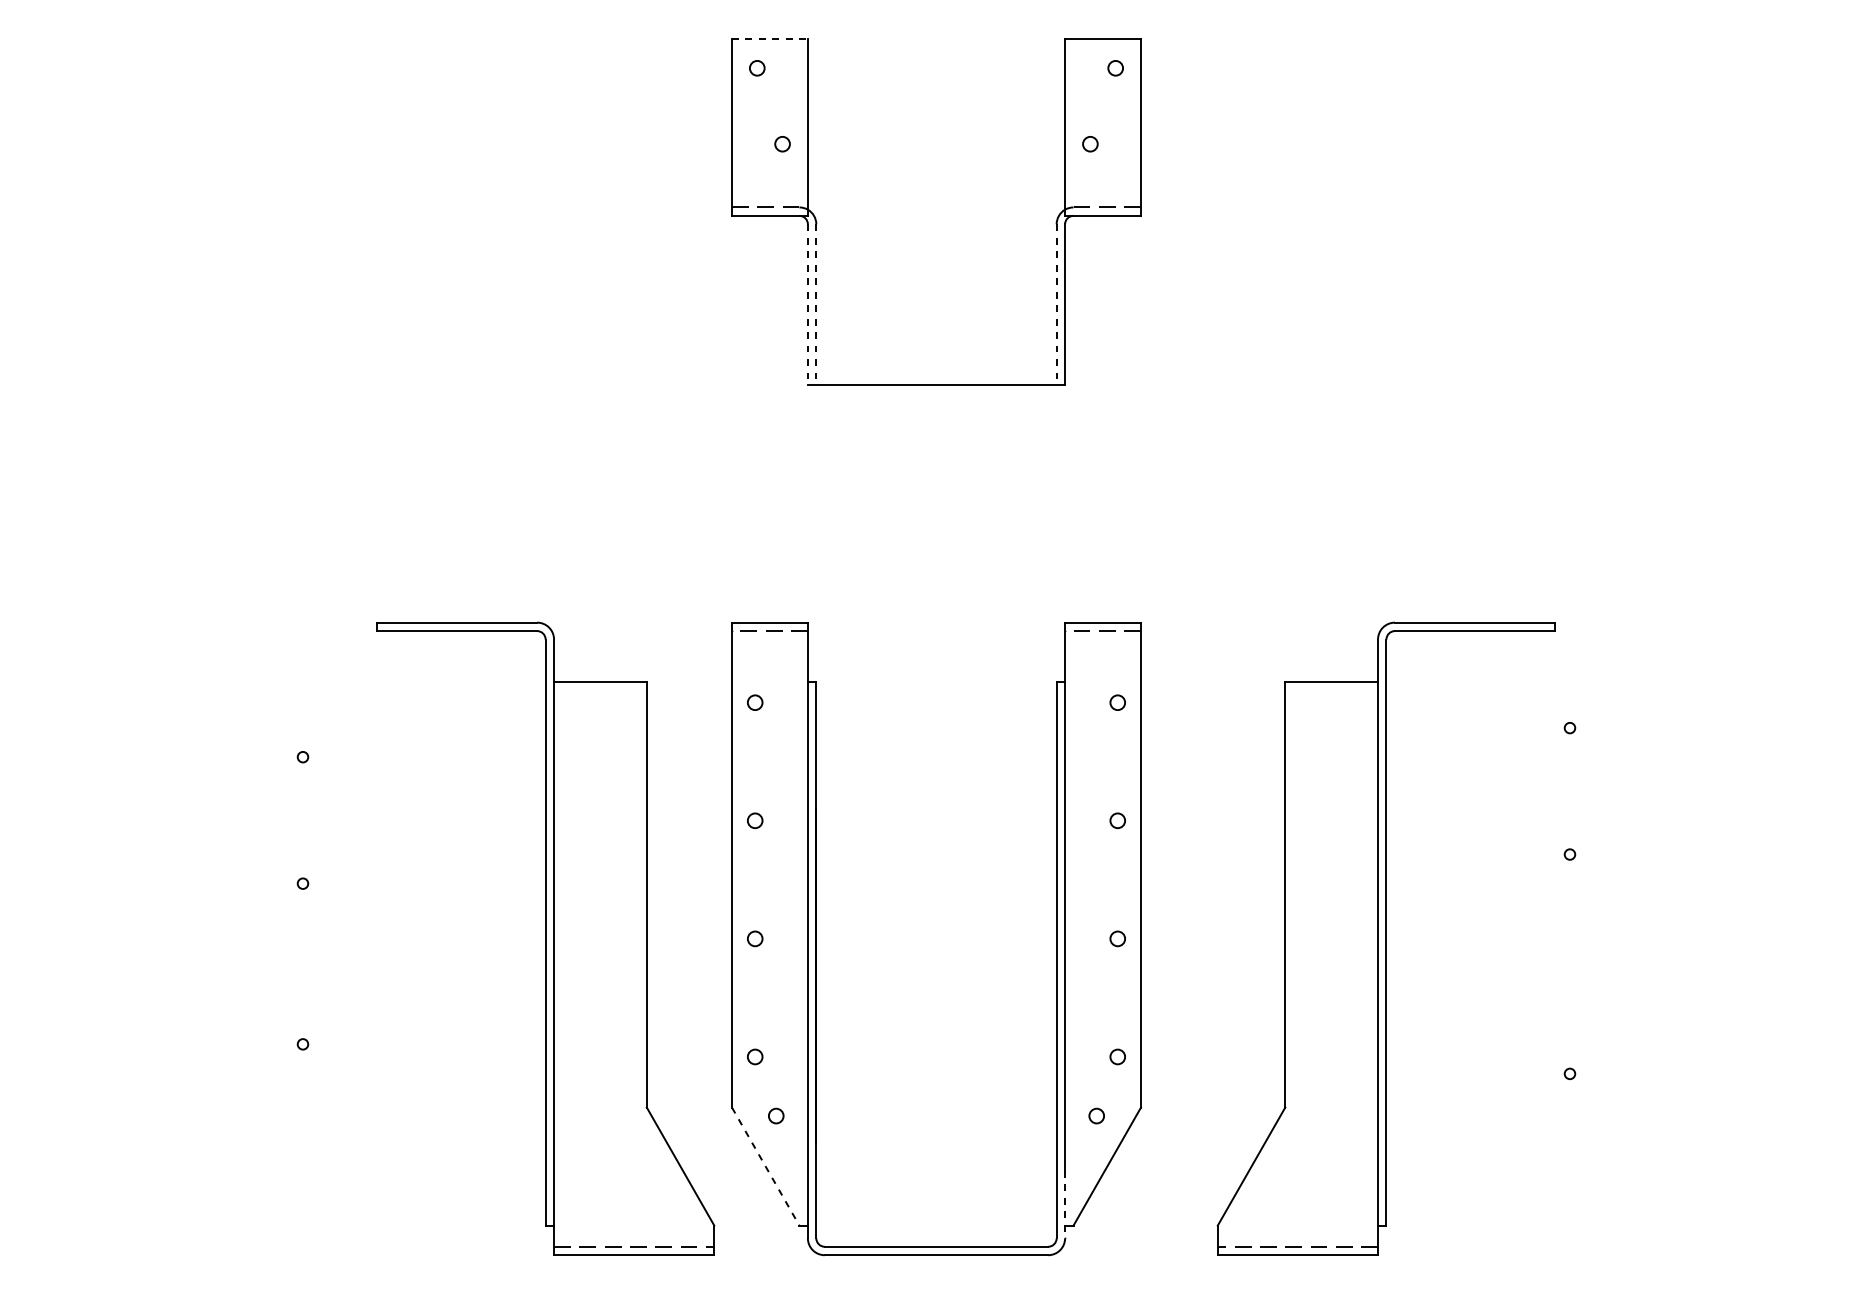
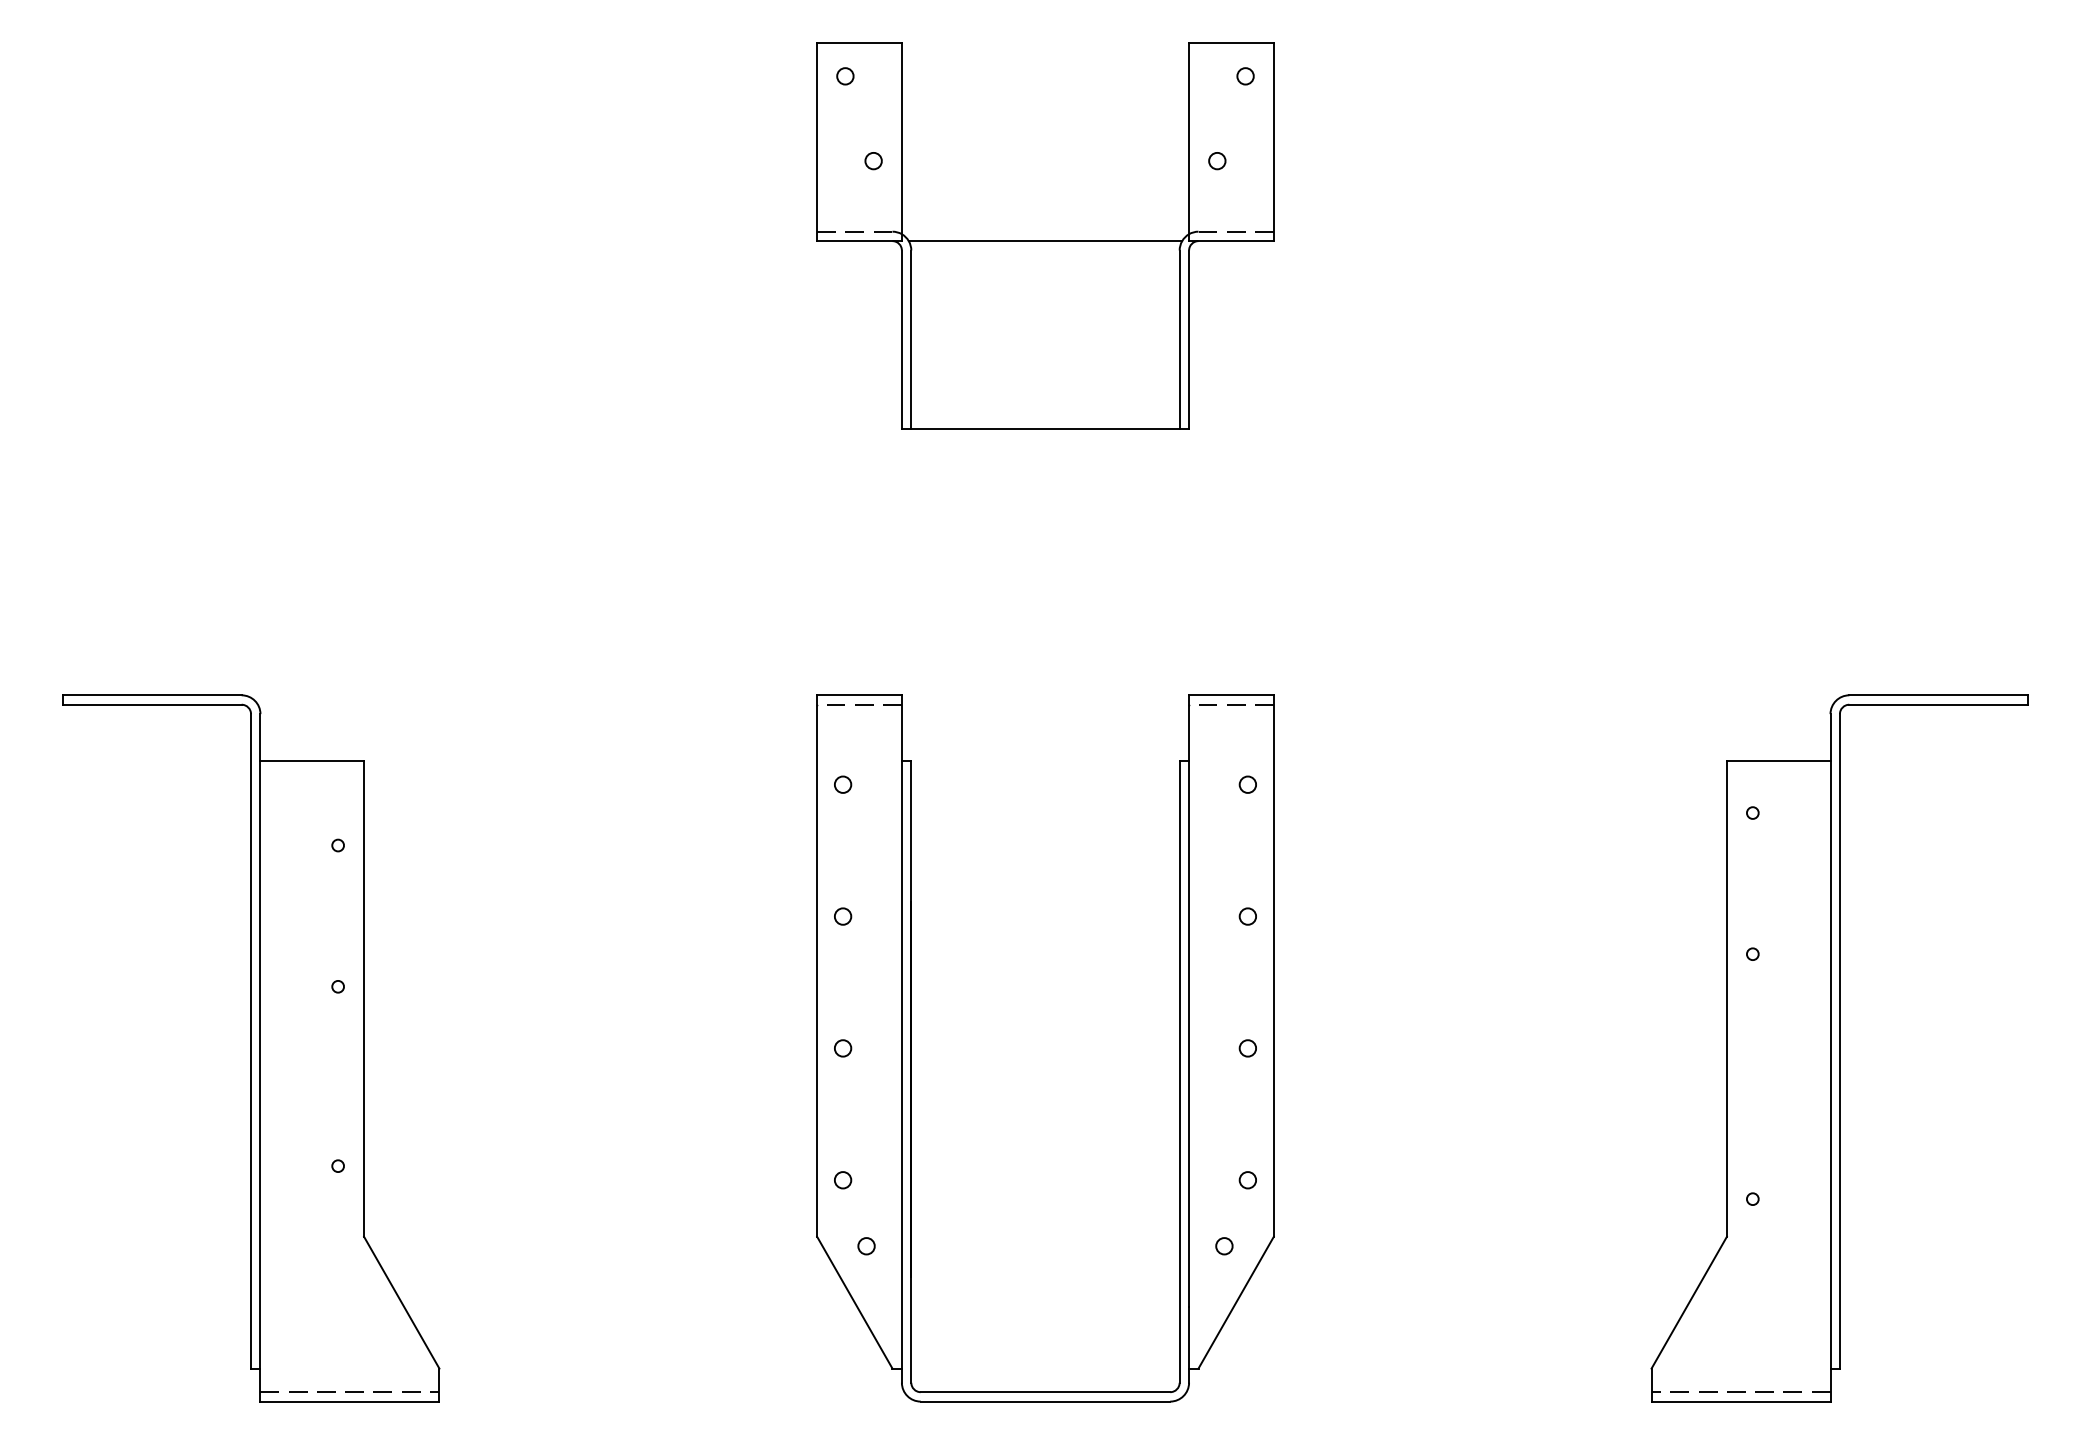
line: (770, 38) -> (860, 43), dashed -> solid
line: (936, 216) -> (1045, 241), added
line: (807, 304) -> (901, 340), dashed -> solid
line: (816, 304) -> (911, 340), dashed -> solid
line: (1056, 304) -> (1179, 340), dashed -> solid
part: (546, 938) -> (251, 1048), moved
part: (1386, 938) -> (1839, 1048), moved
line: (765, 1166) -> (854, 1302), dashed -> solid
line: (1065, 1204) -> (1189, 1345), dashed -> solid

